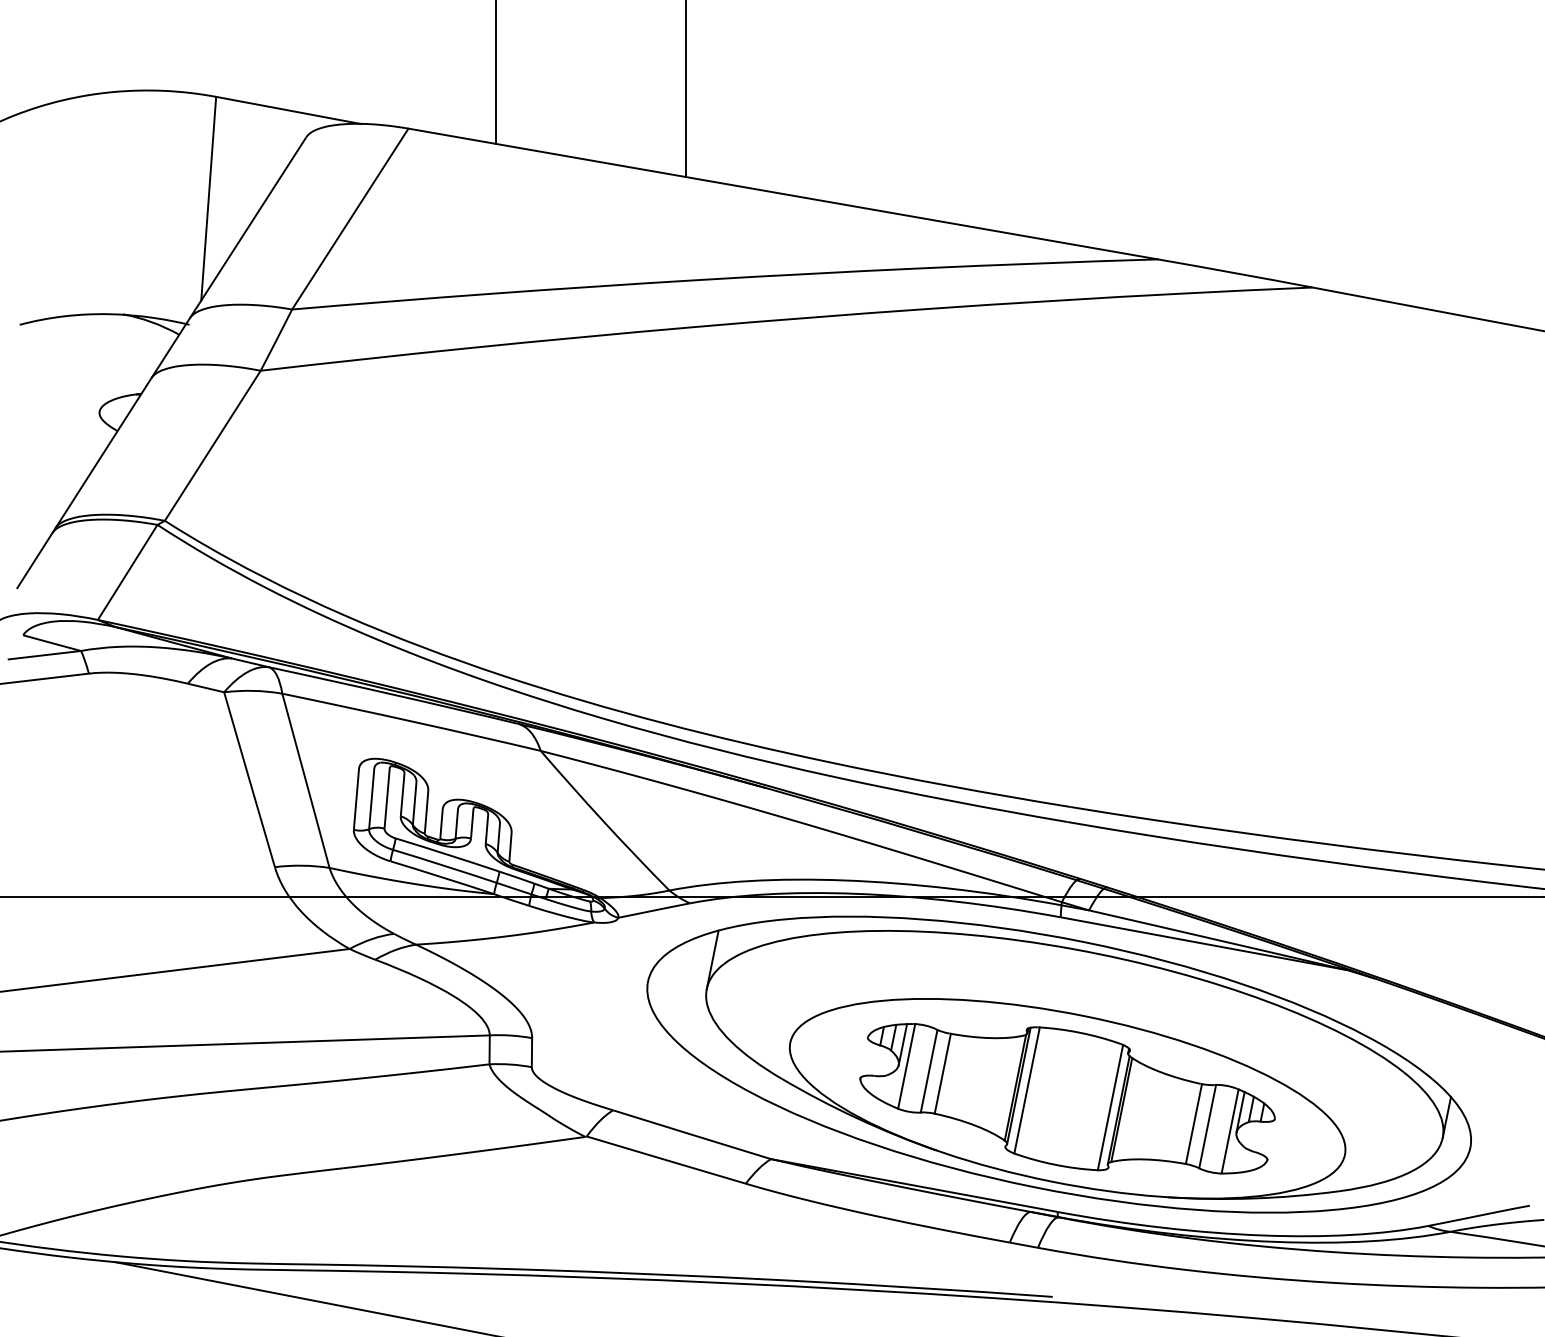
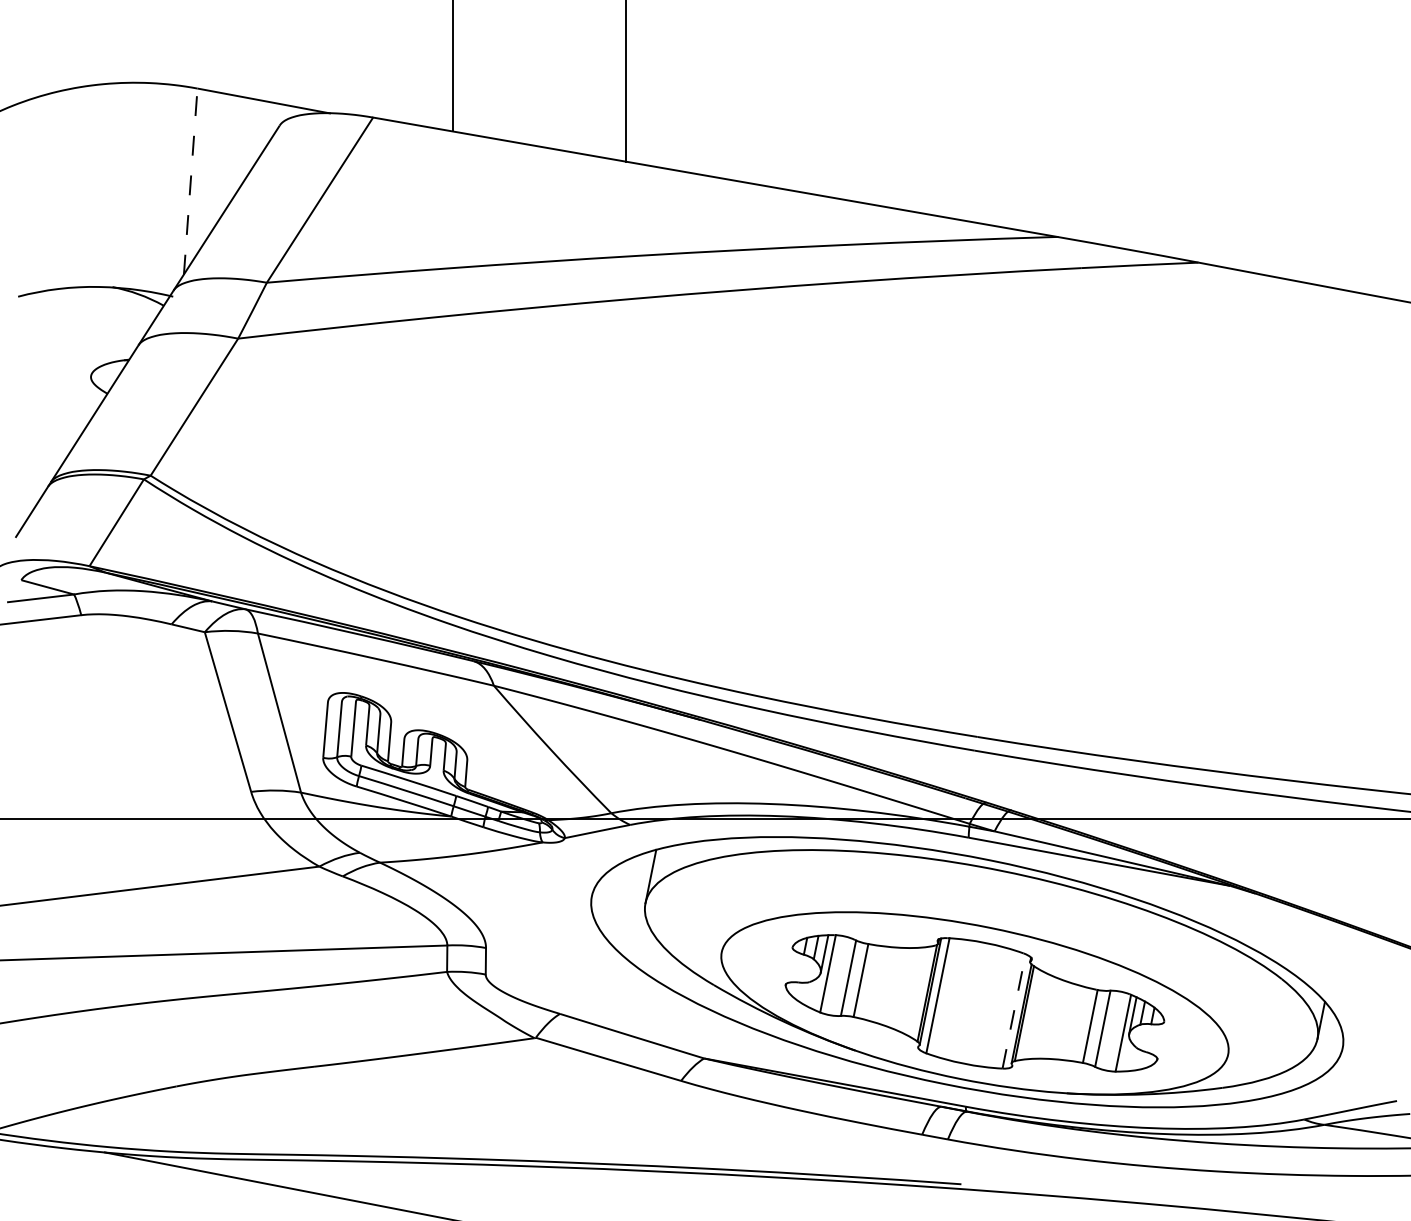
line: (208, 198) -> (190, 181), solid -> dashed
line: (1110, 1106) -> (1014, 1010), solid -> dashed

